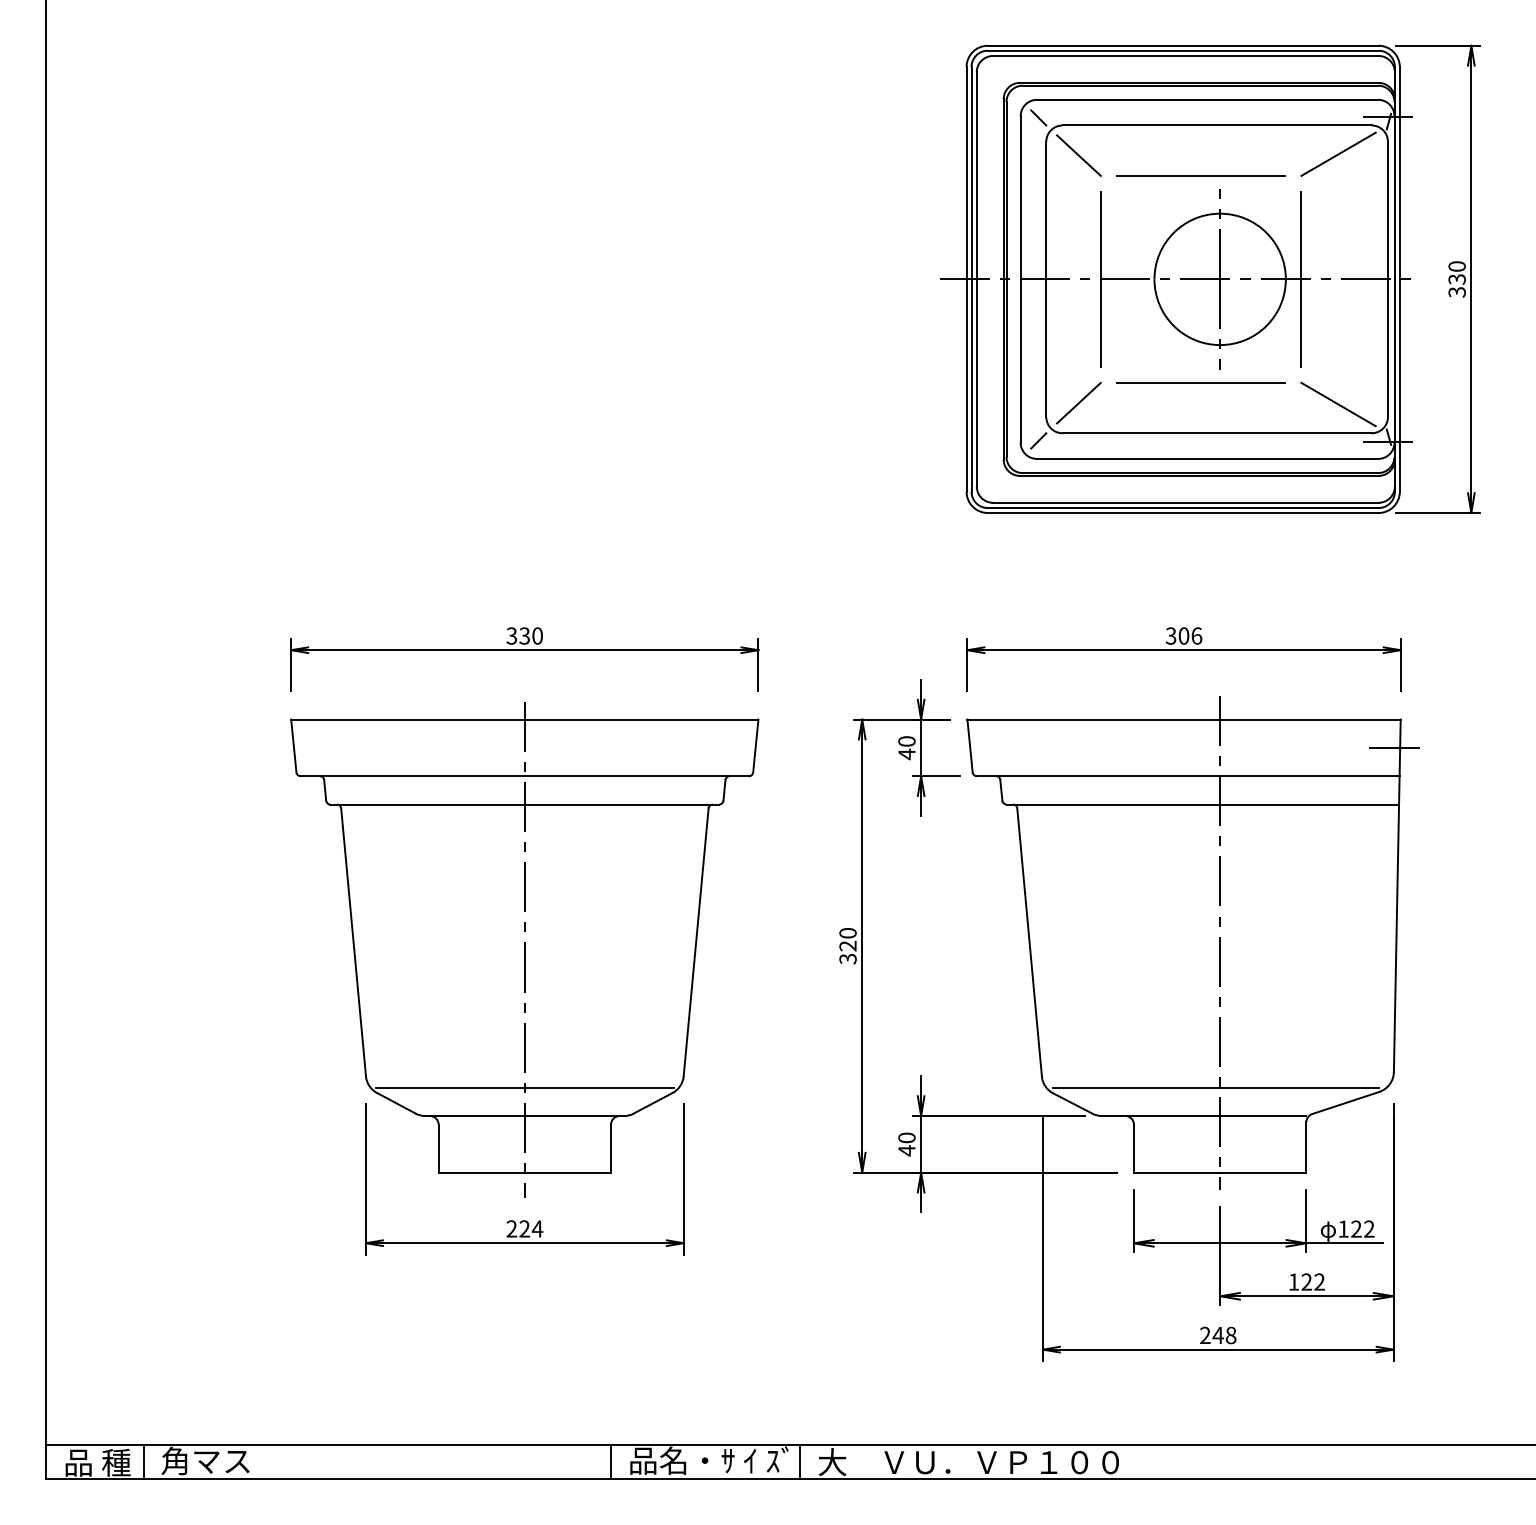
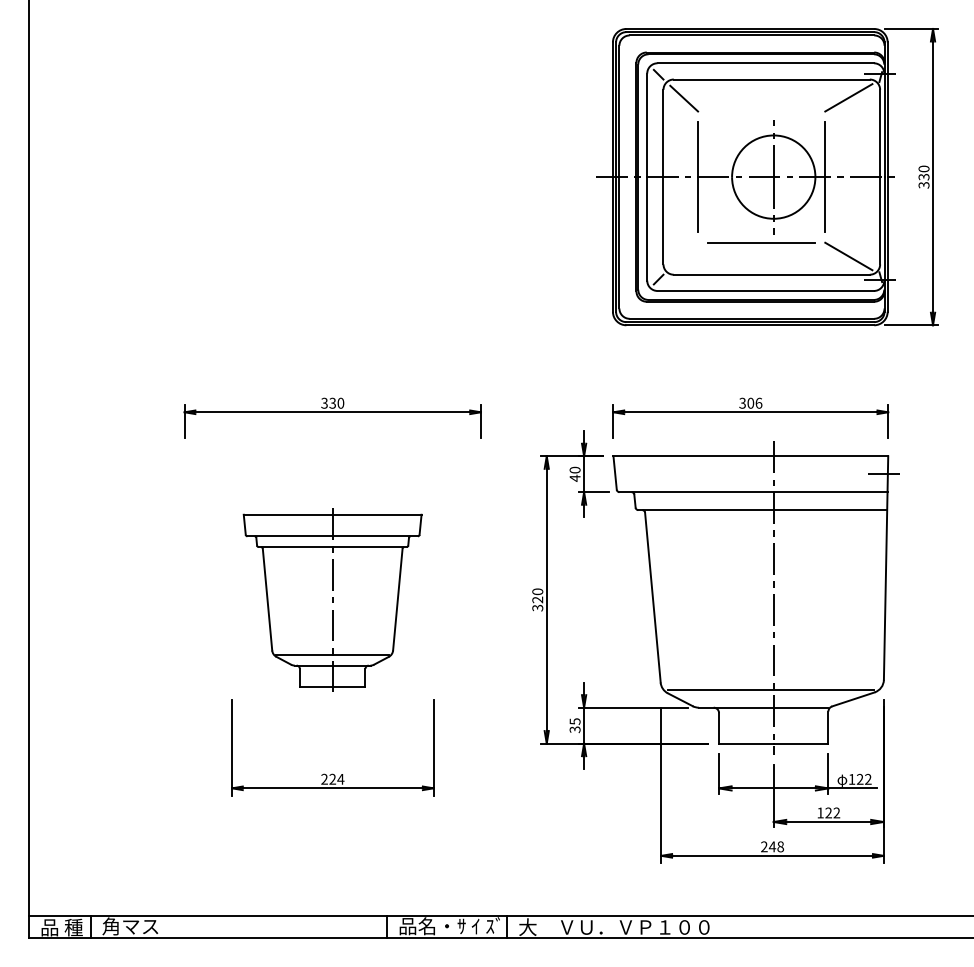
line: (1200, 174) -> (761, 110), removed
line: (1079, 402) -> (684, 255), removed
part: (524, 950) -> (332, 602), size x0.6
text: (905, 1144) -> (574, 725), 40 -> 35

